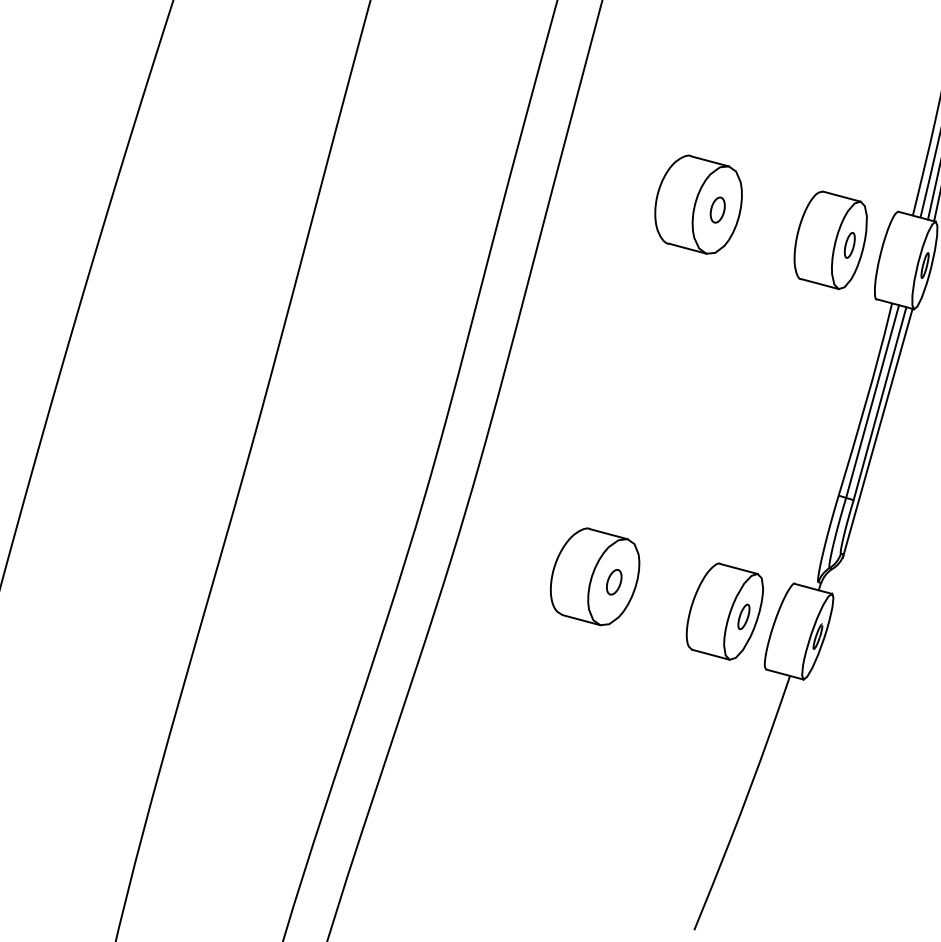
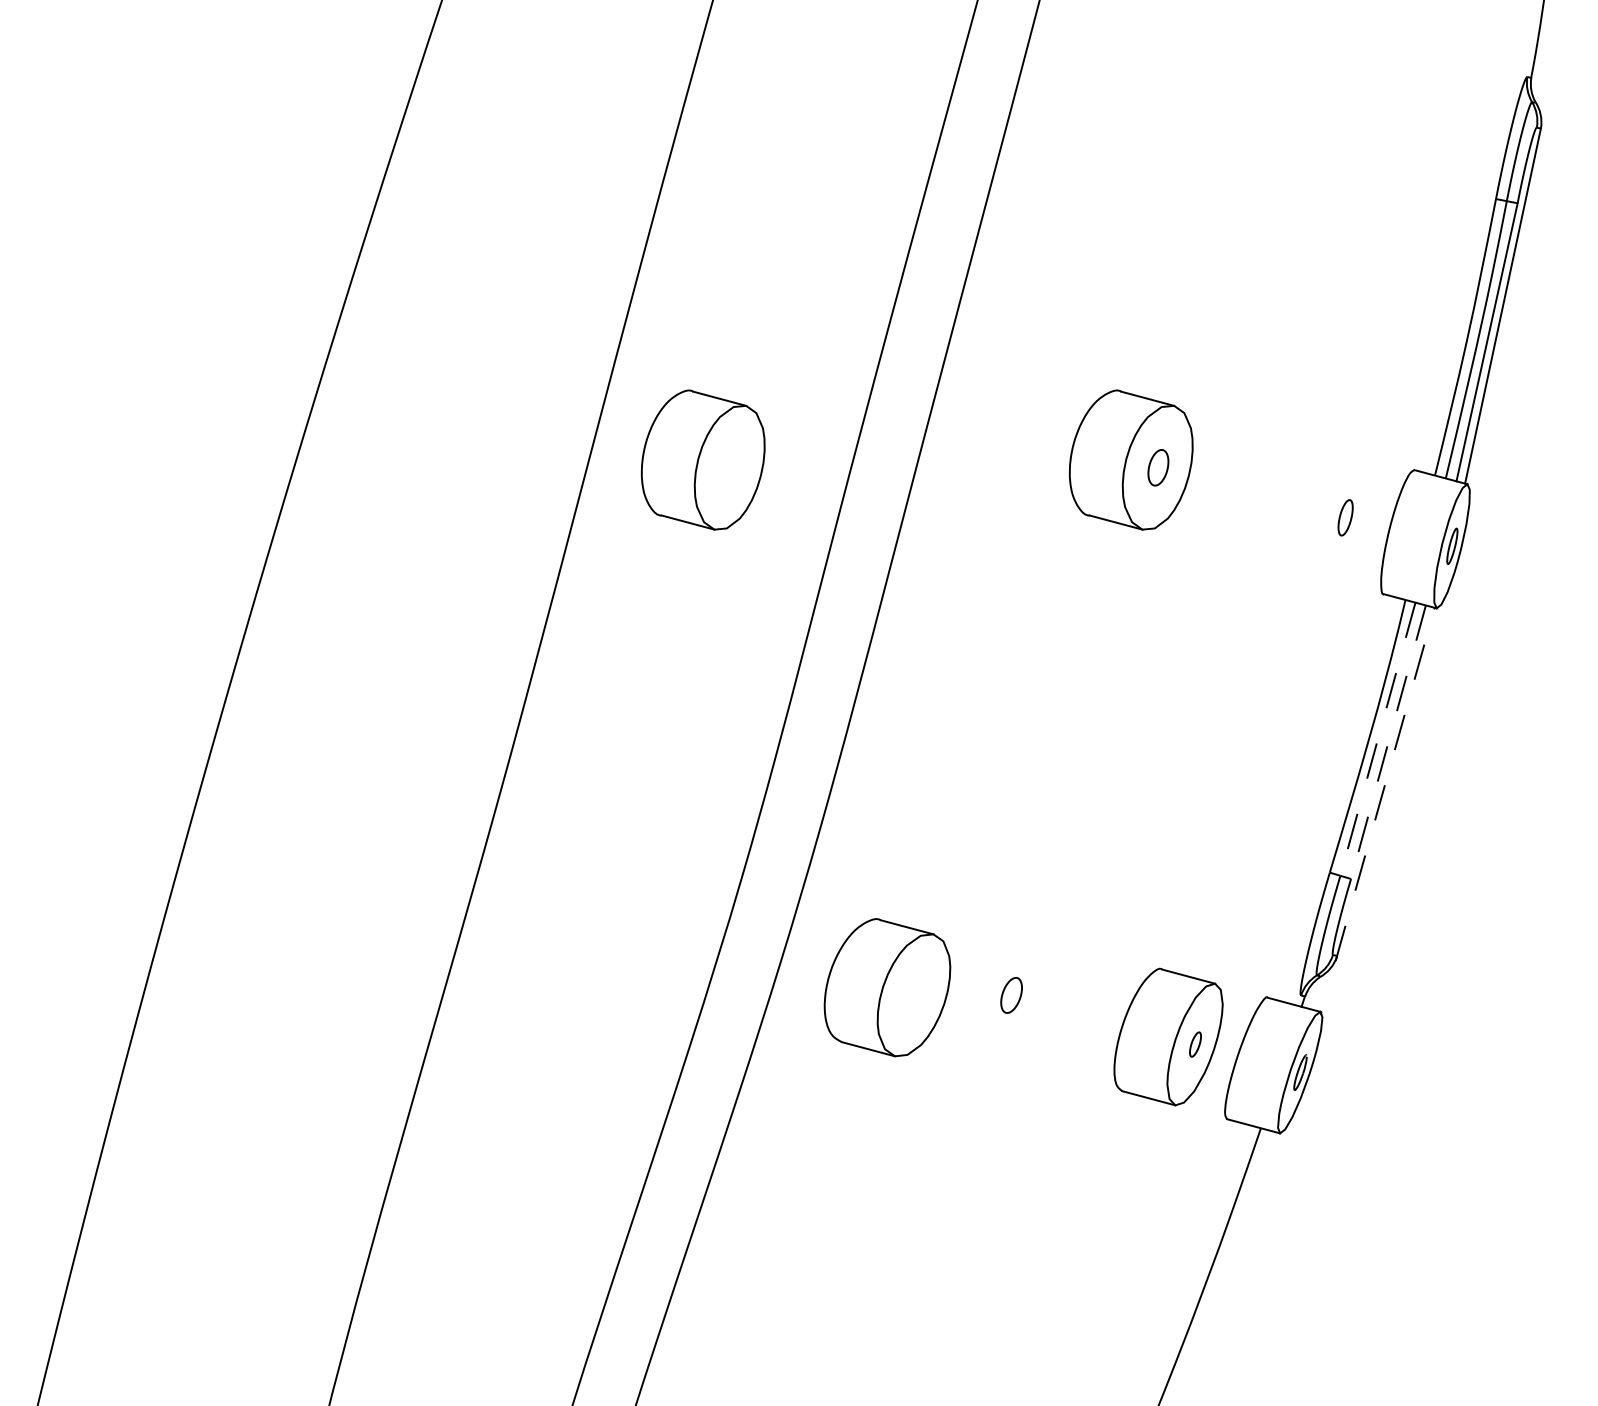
part: (396, 204) -> (702, 459), added
part: (830, 240) -> (1318, 510), removed
line: (872, 401) -> (1377, 739), solid -> dashed
line: (880, 403) -> (1388, 742), solid -> dashed
line: (877, 432) -> (1385, 783), solid -> dashed
part: (595, 576) -> (887, 987), moved
part: (743, 616) -> (1195, 1044), size x0.7

